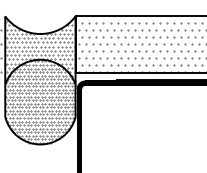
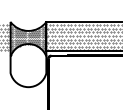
hatch: (40, 101) -> (28, 65), removed

